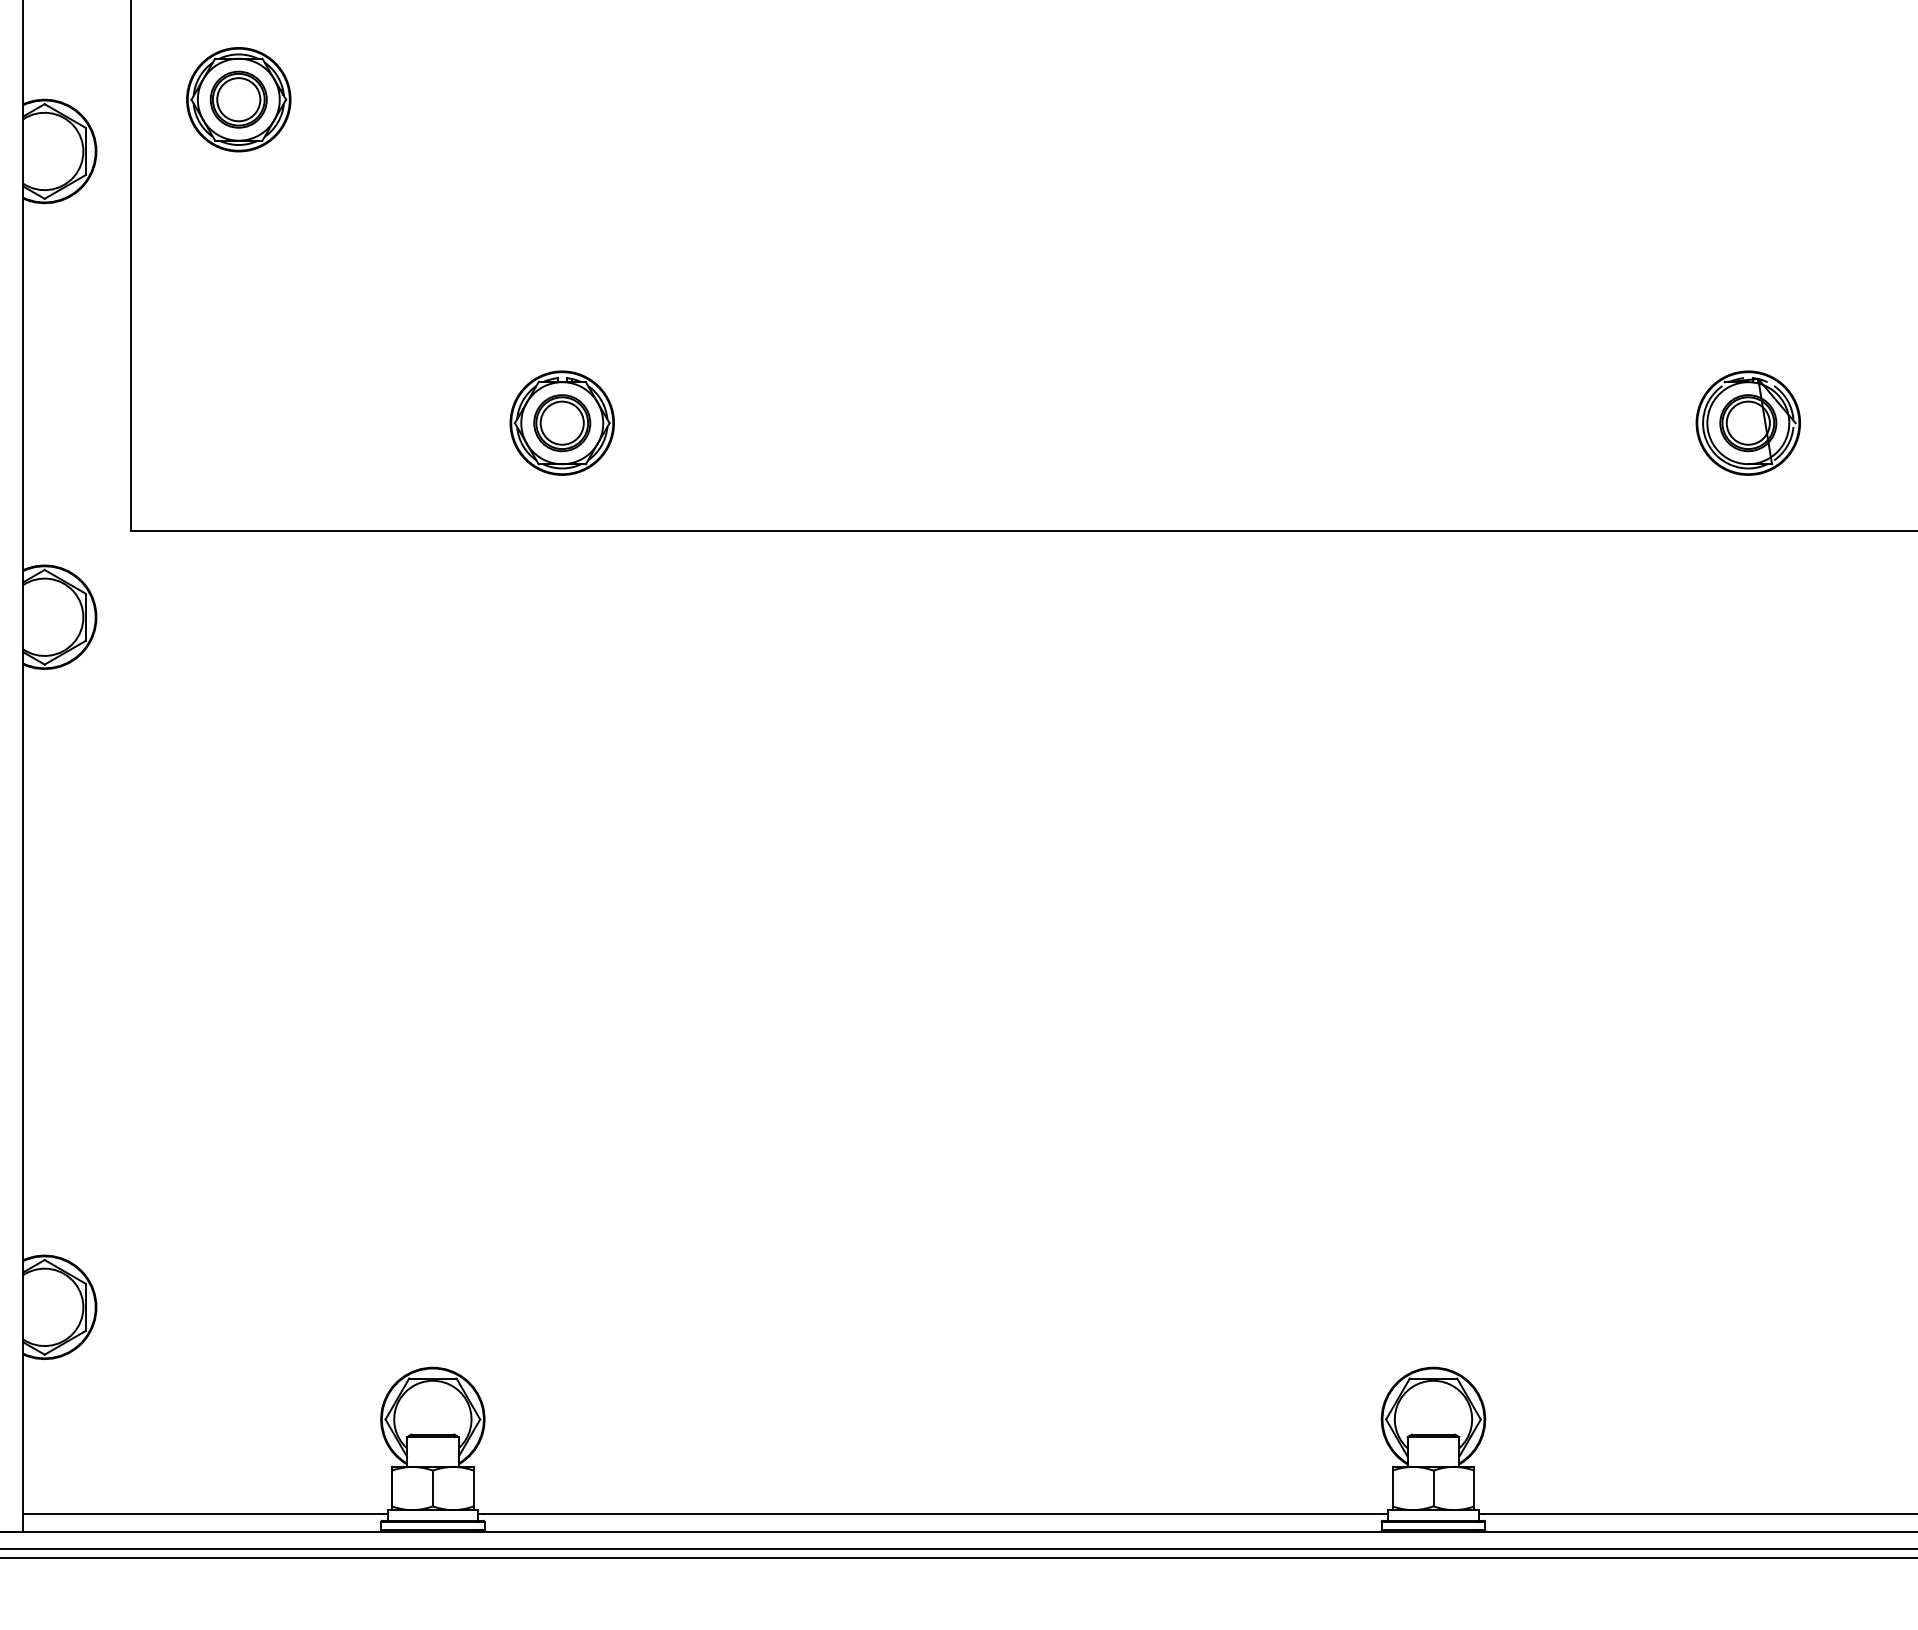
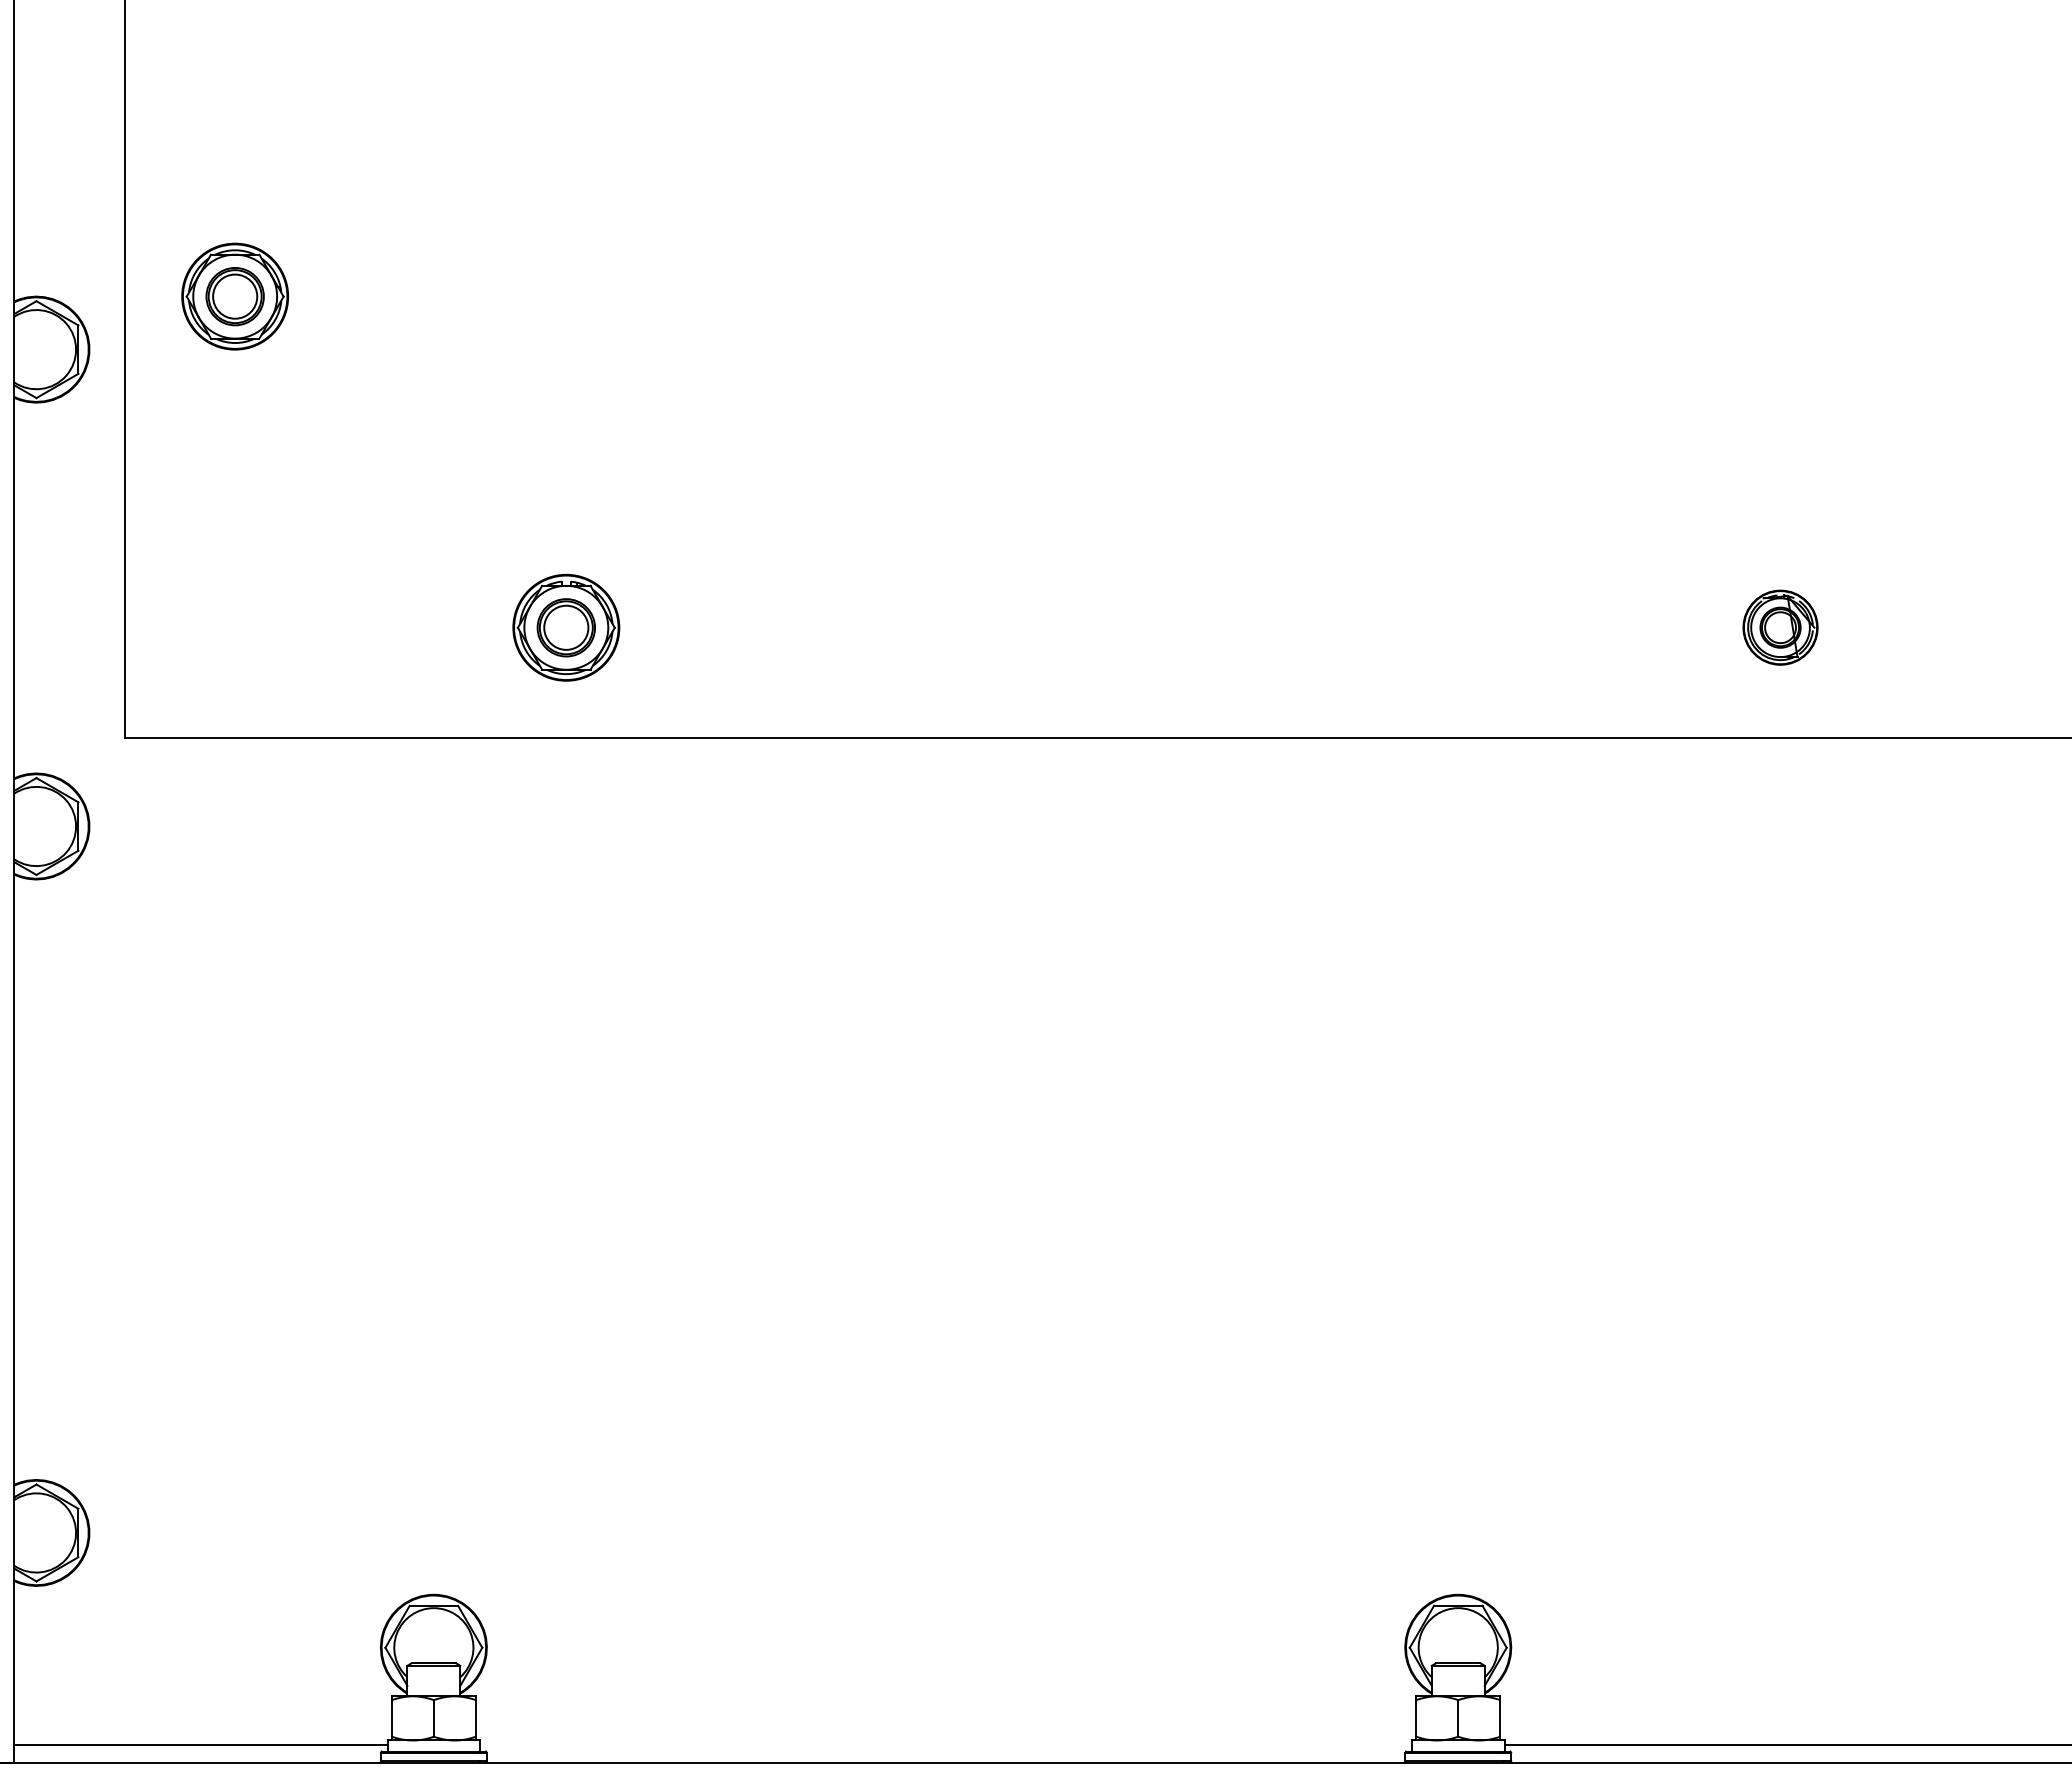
part: (1748, 422) -> (1780, 627), size x0.7
line: (932, 1513) -> (945, 1744), removed

